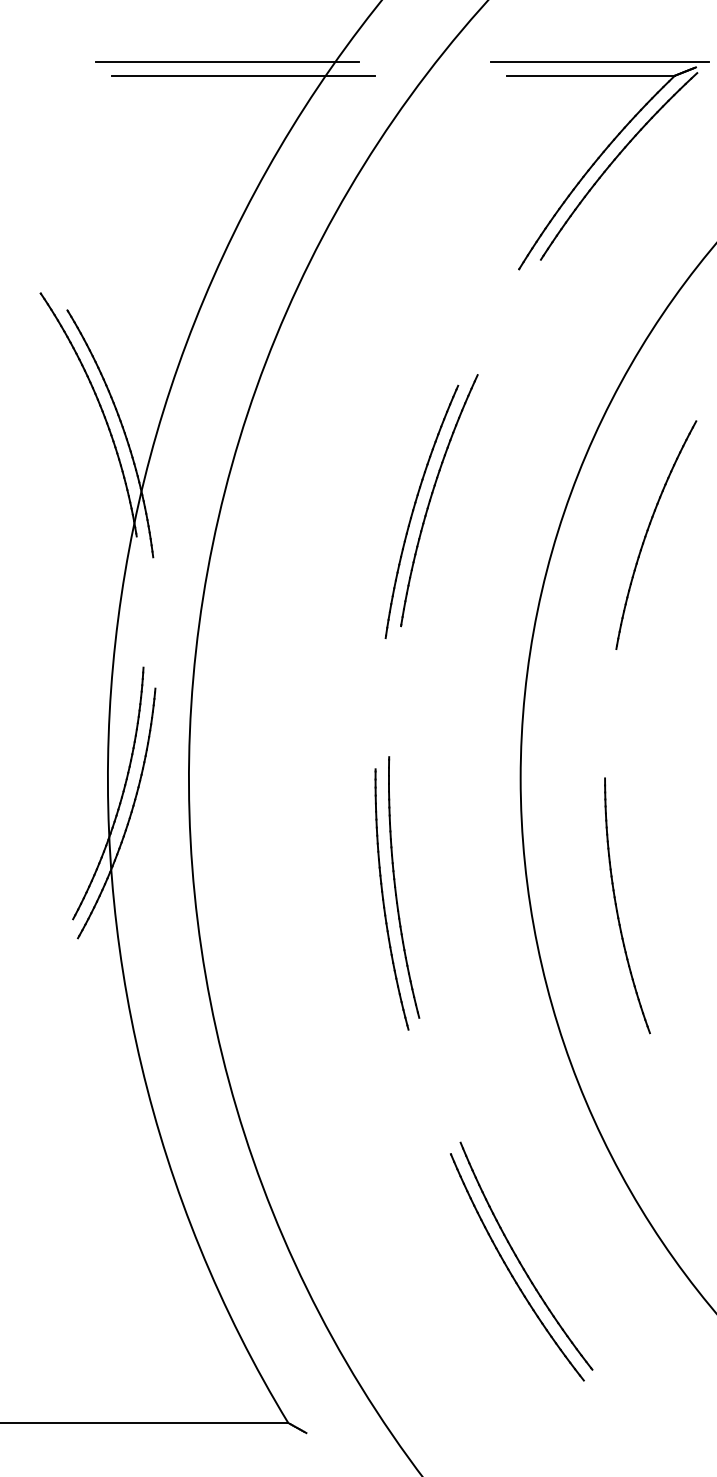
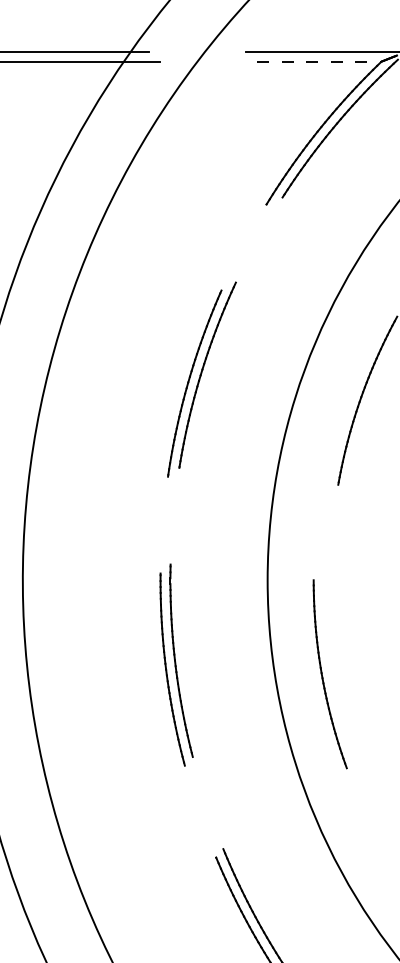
line: (591, 75) -> (319, 61), solid -> dashed
part: (617, 906) -> (322, 674), moved

